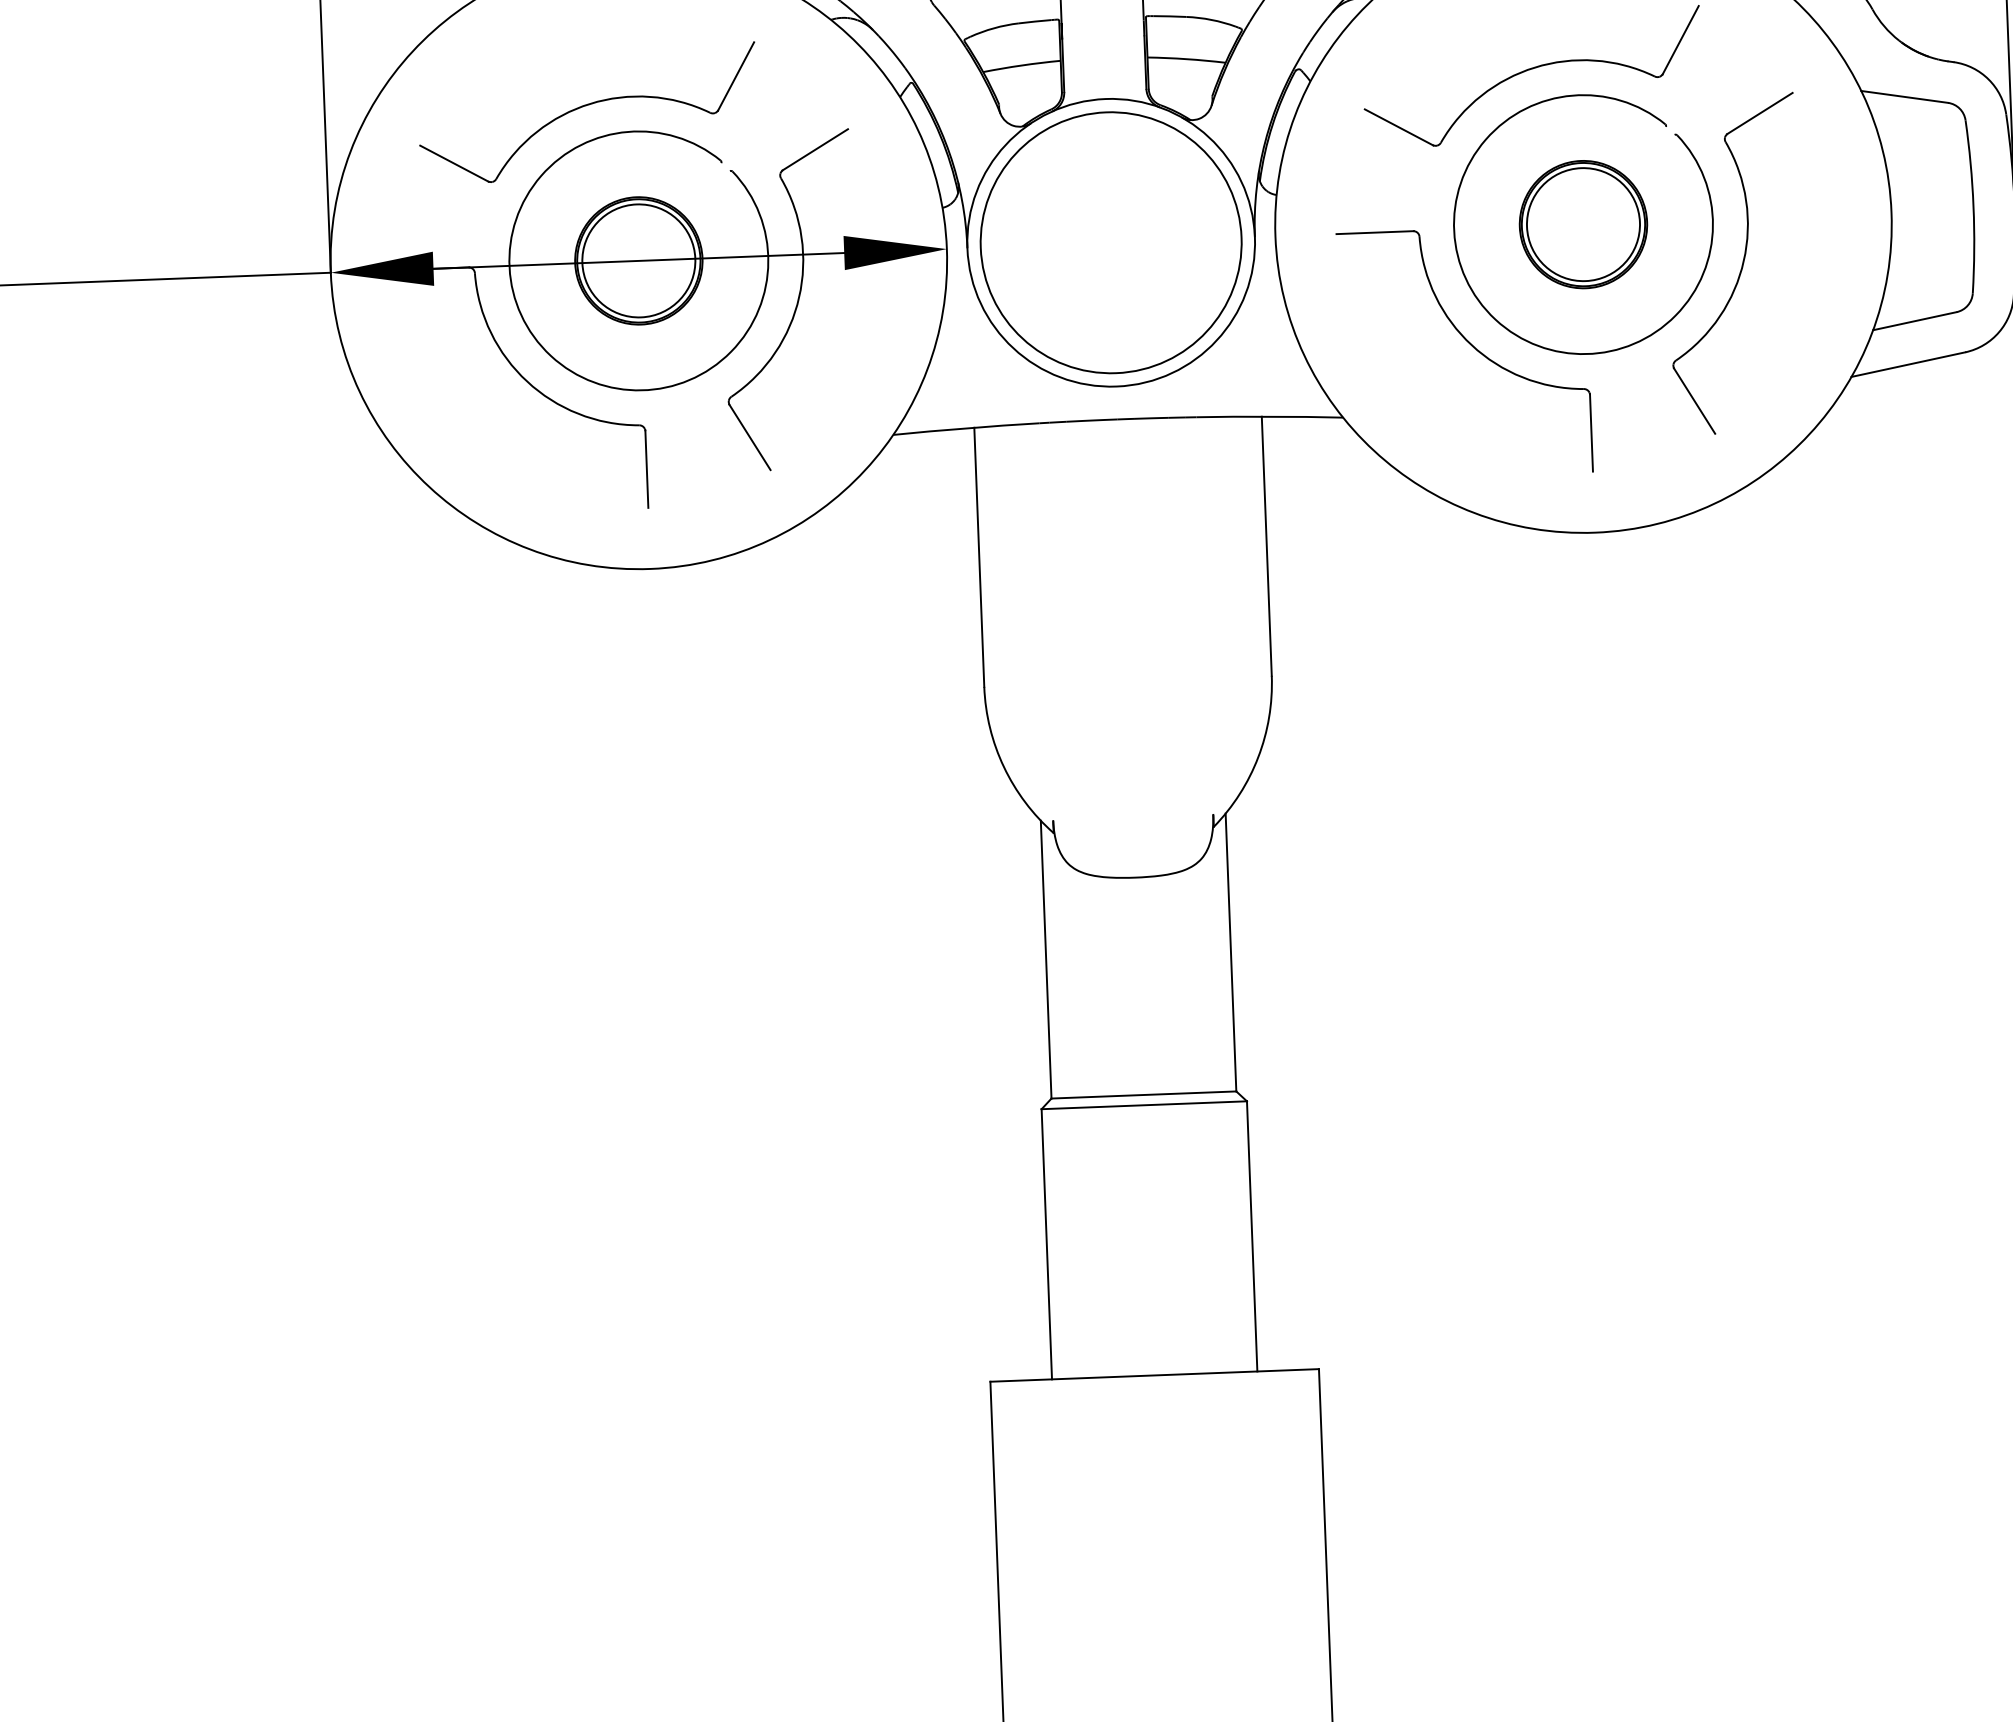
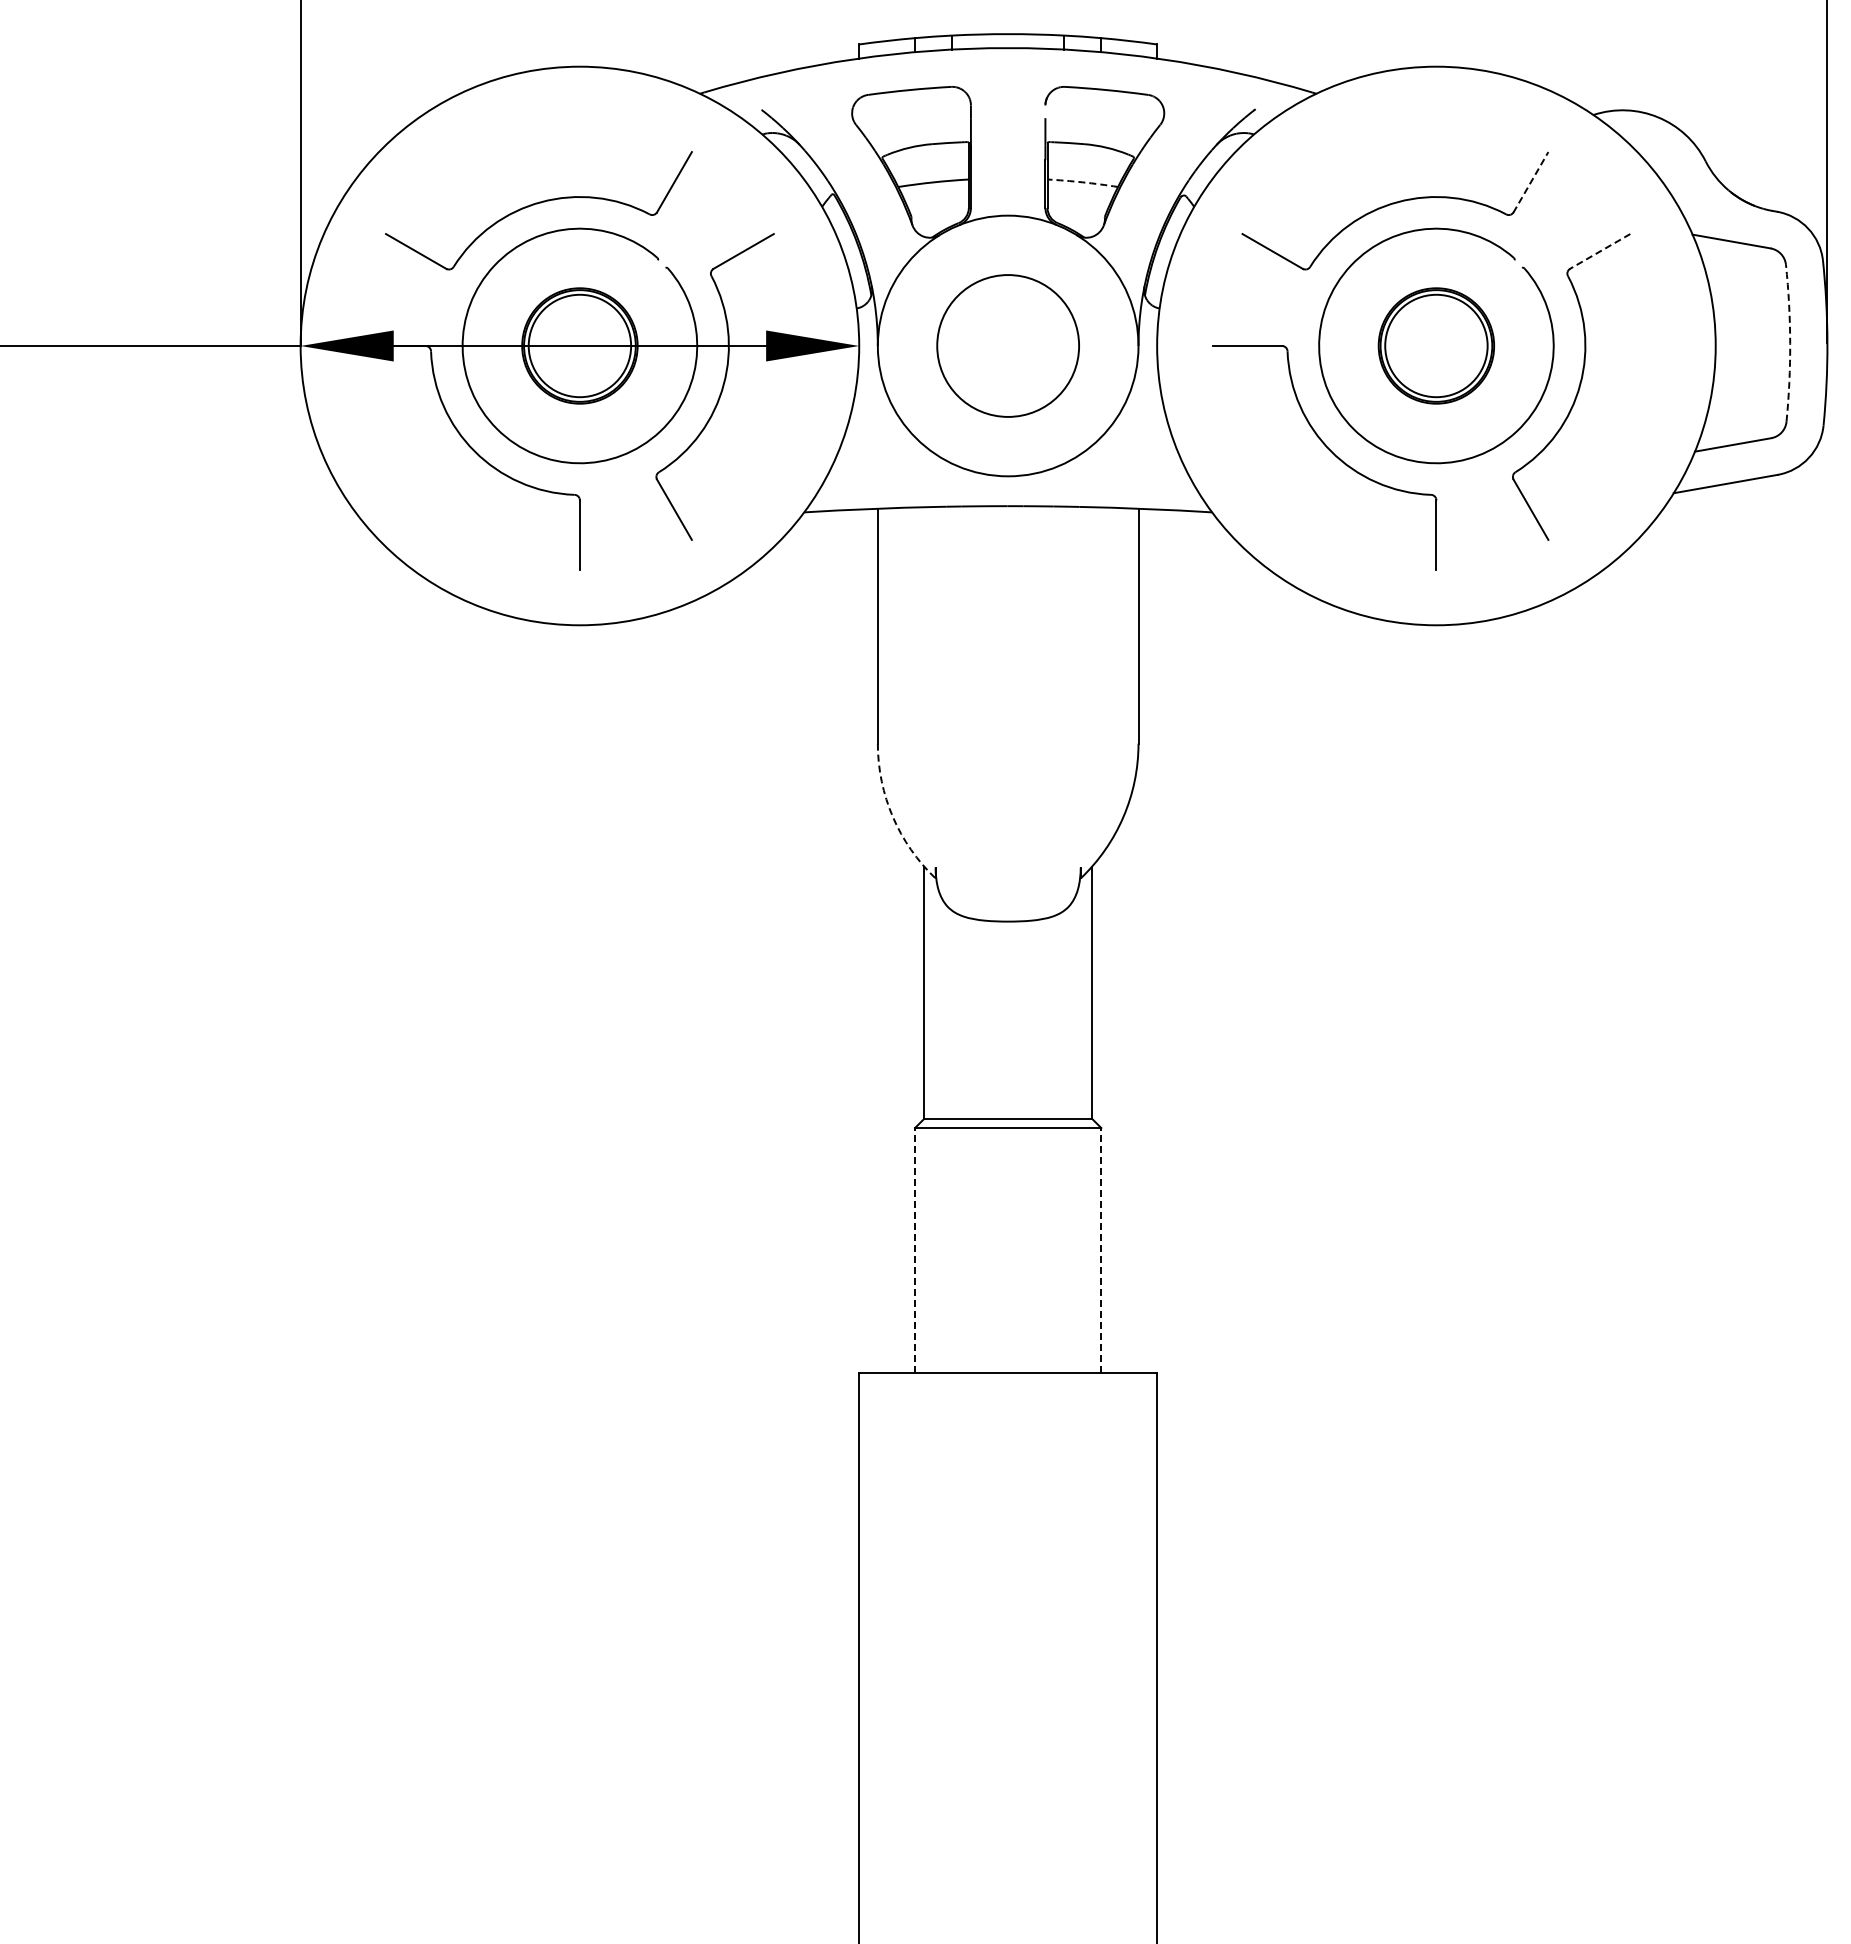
line: (1681, 40) -> (1531, 182), solid -> dashed
arc: (1186, 59) -> (1082, 182), solid -> dashed
line: (1759, 113) -> (1599, 251), solid -> dashed
arc: (1973, 206) -> (1790, 343), solid -> dashed
circle: (1110, 242) -> (1007, 345), size x0.6
arc: (1003, 766) -> (892, 816), solid -> dashed
line: (1252, 1236) -> (1101, 1250), solid -> dashed
line: (1047, 1244) -> (915, 1250), solid -> dashed

